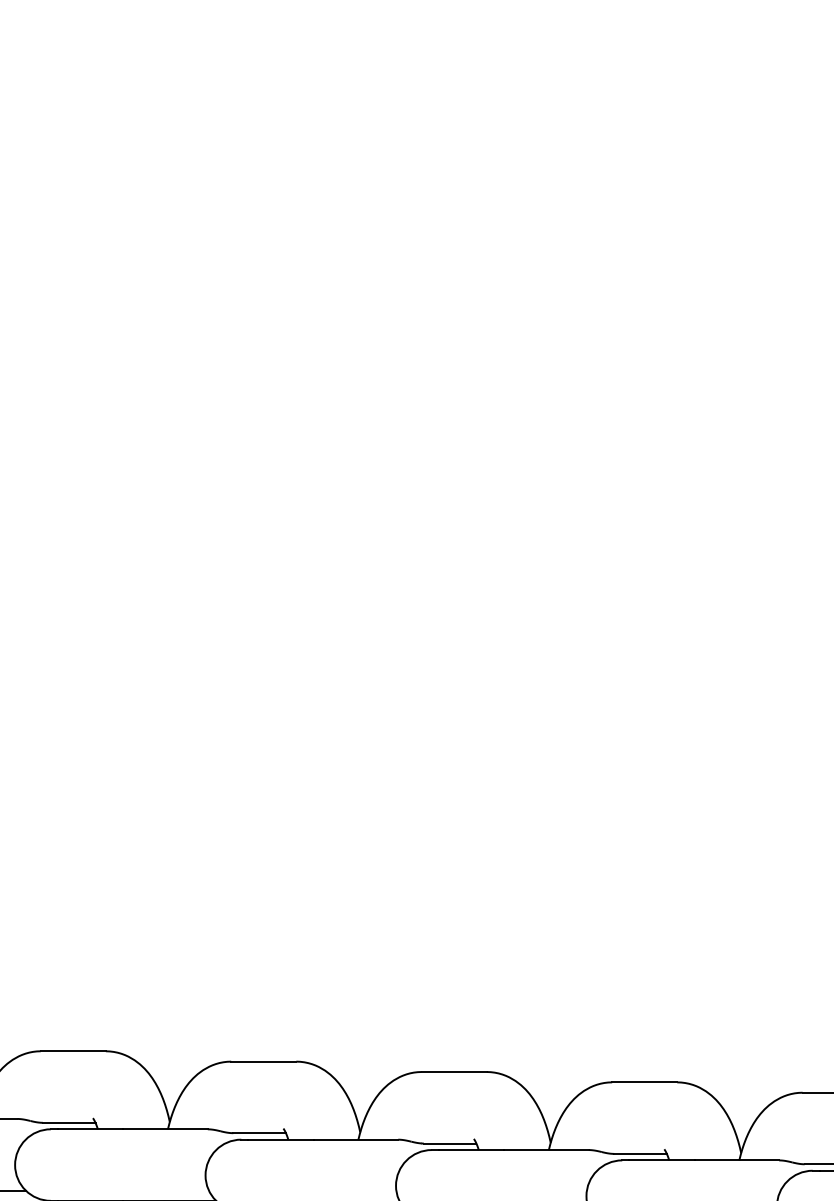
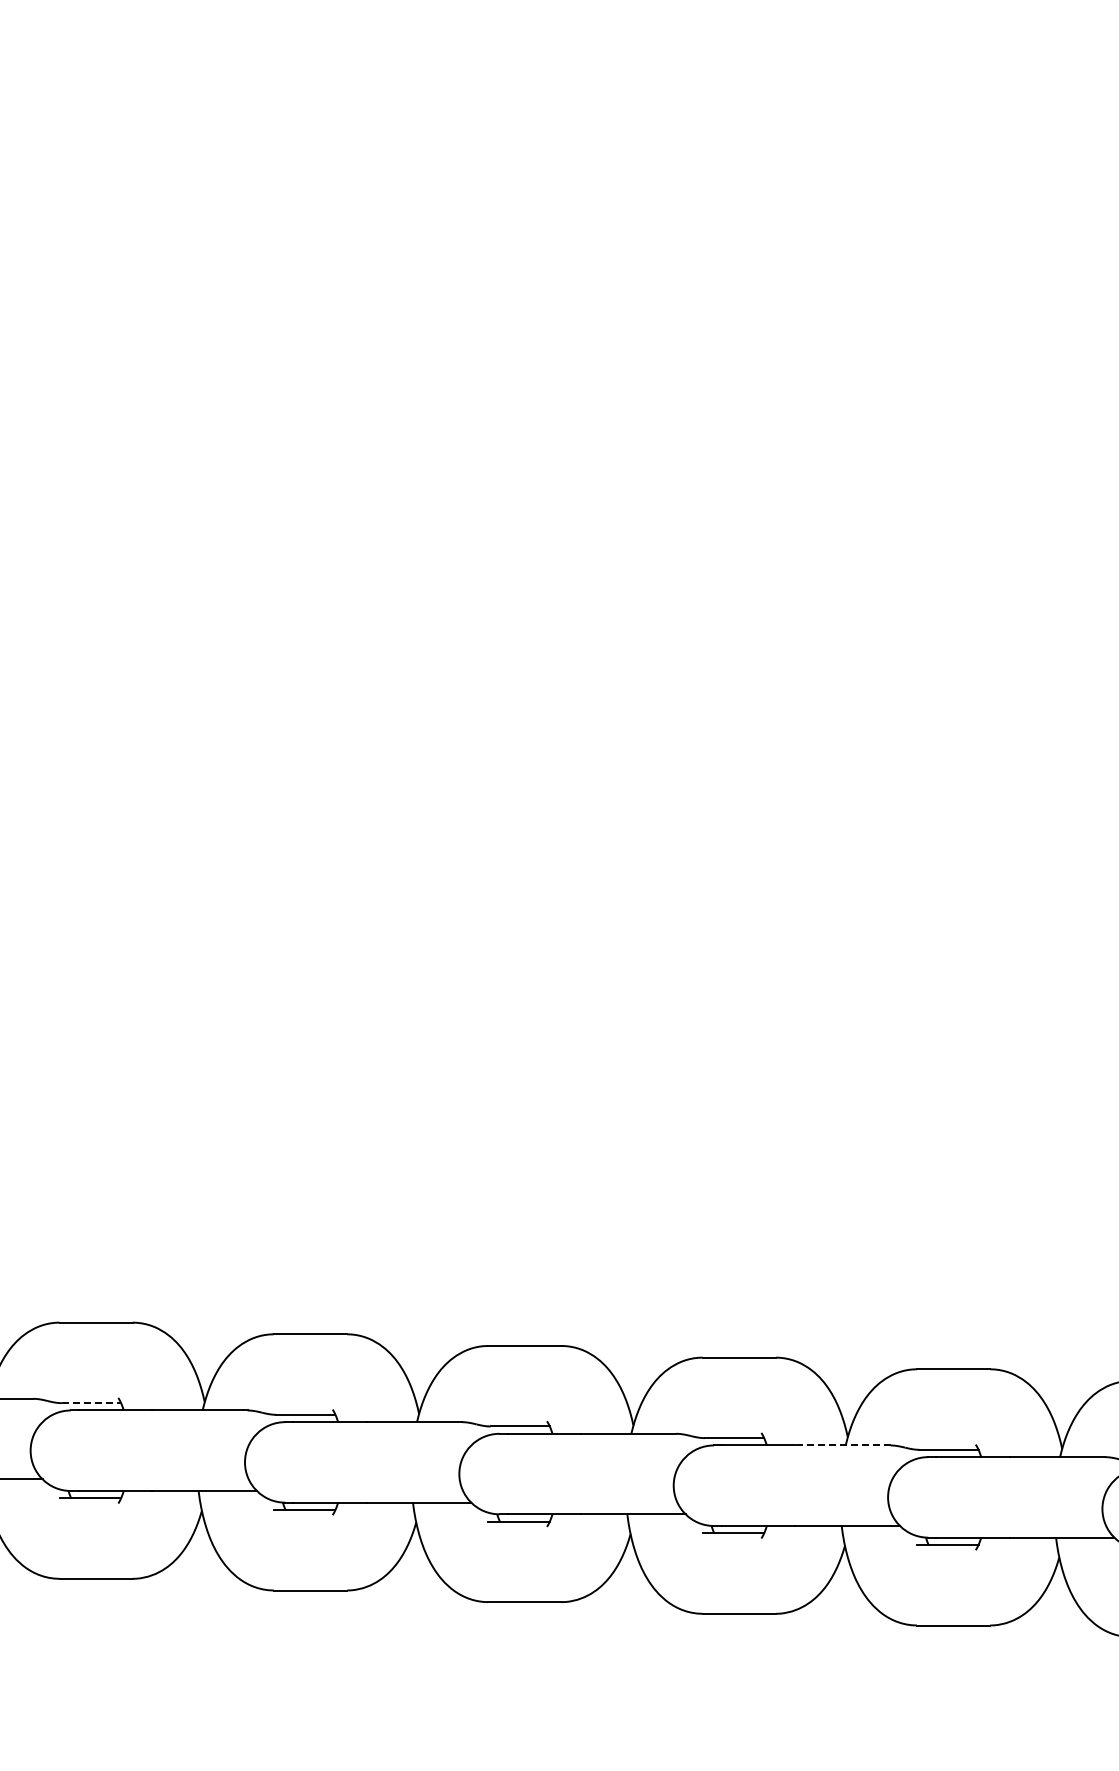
line: (69, 1123) -> (91, 1403), solid -> dashed
line: (736, 1160) -> (842, 1445), solid -> dashed

